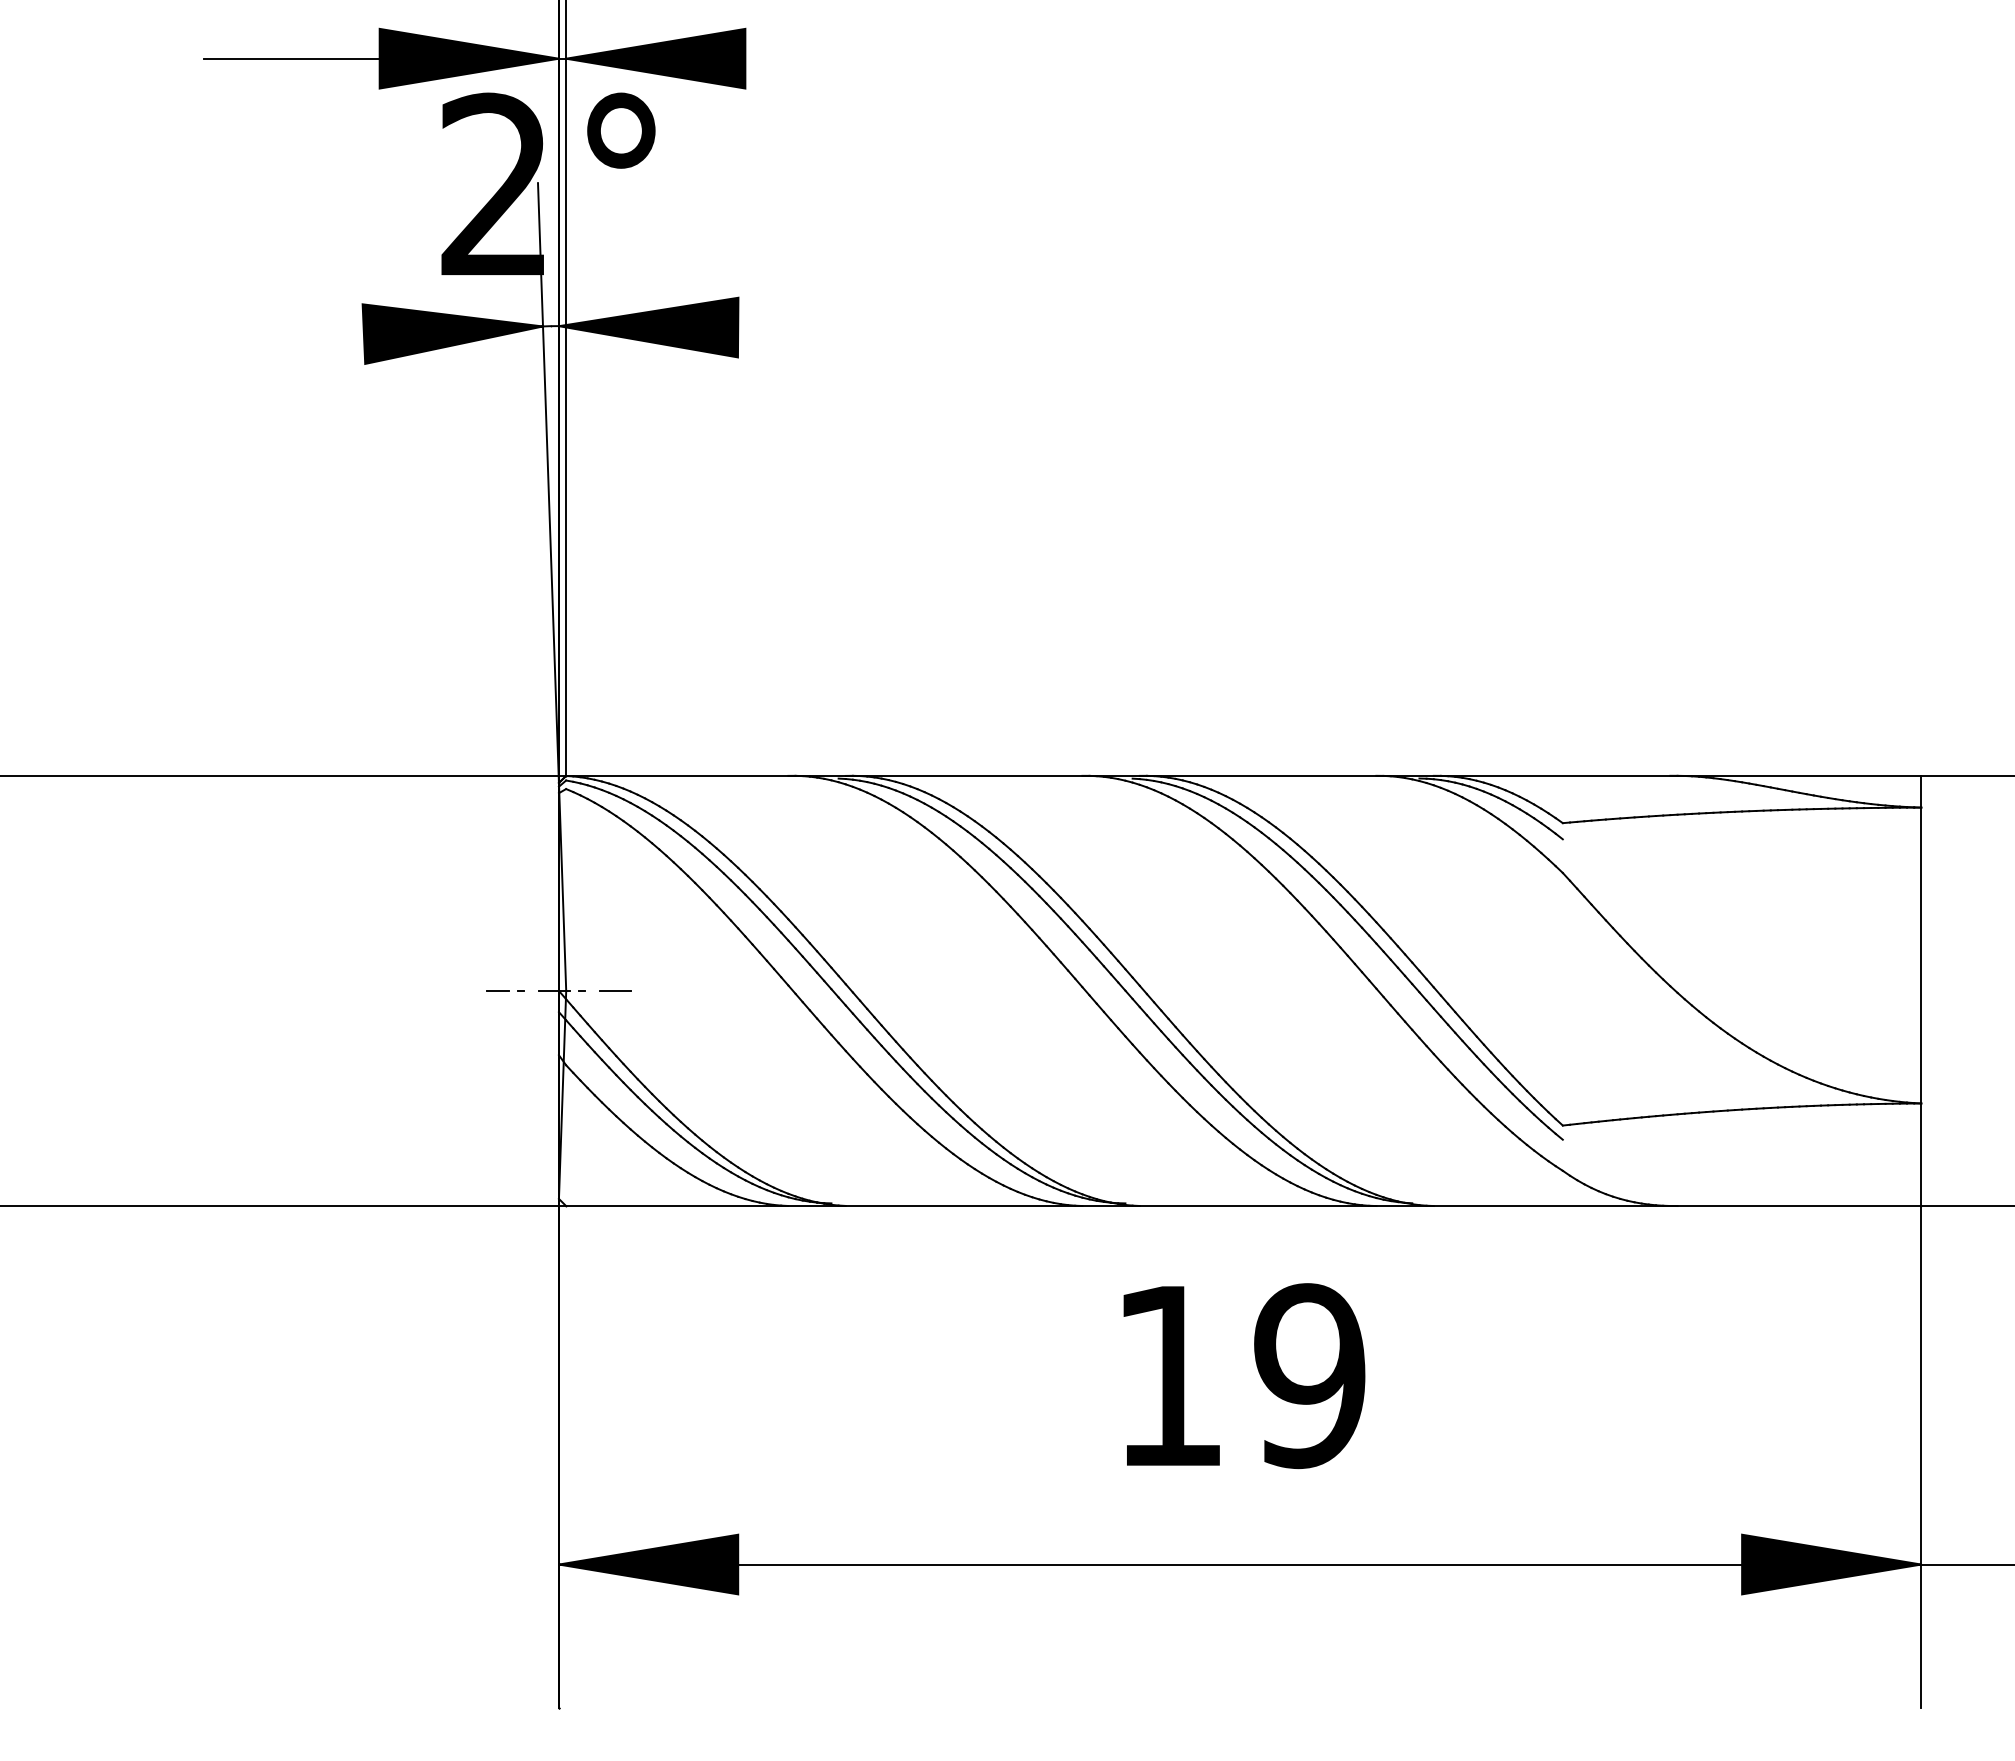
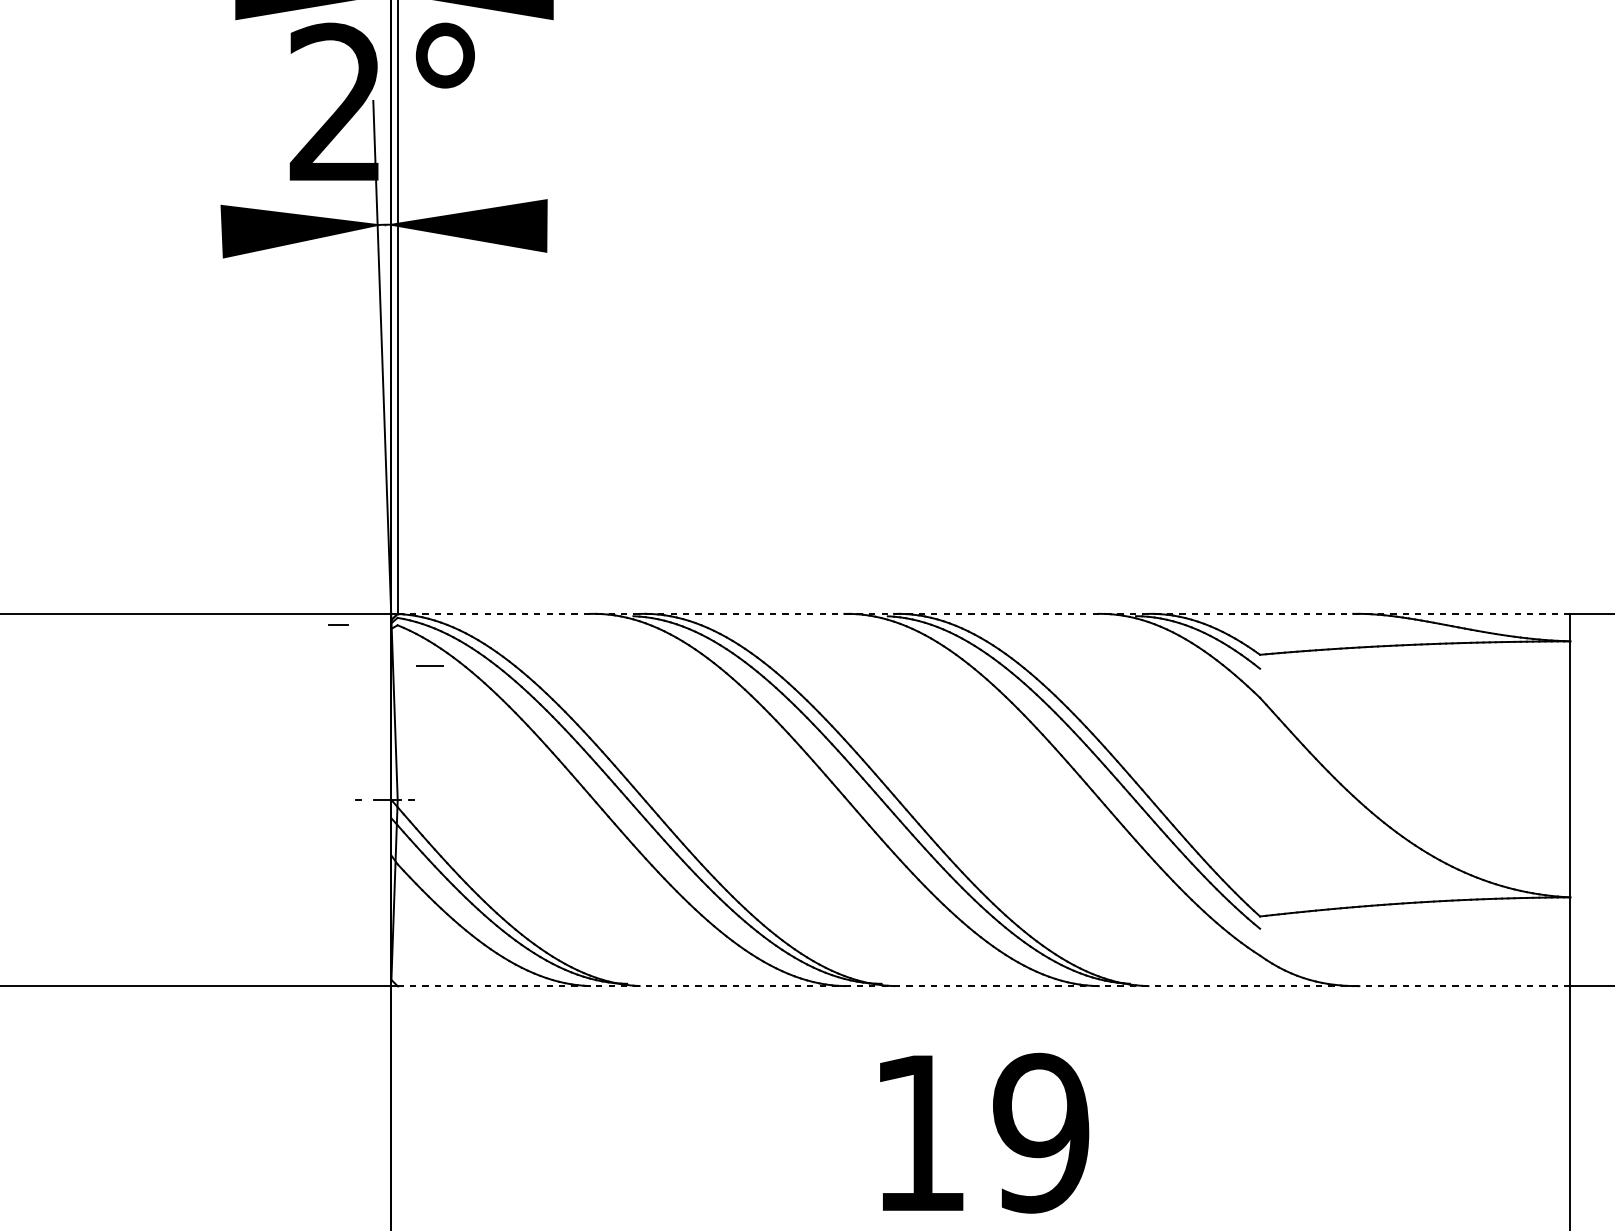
line: (1243, 775) -> (983, 613), solid -> dashed
line: (497, 990) -> (338, 624), moved
line: (615, 990) -> (429, 665), moved
line: (1243, 1206) -> (983, 986), solid -> dashed

